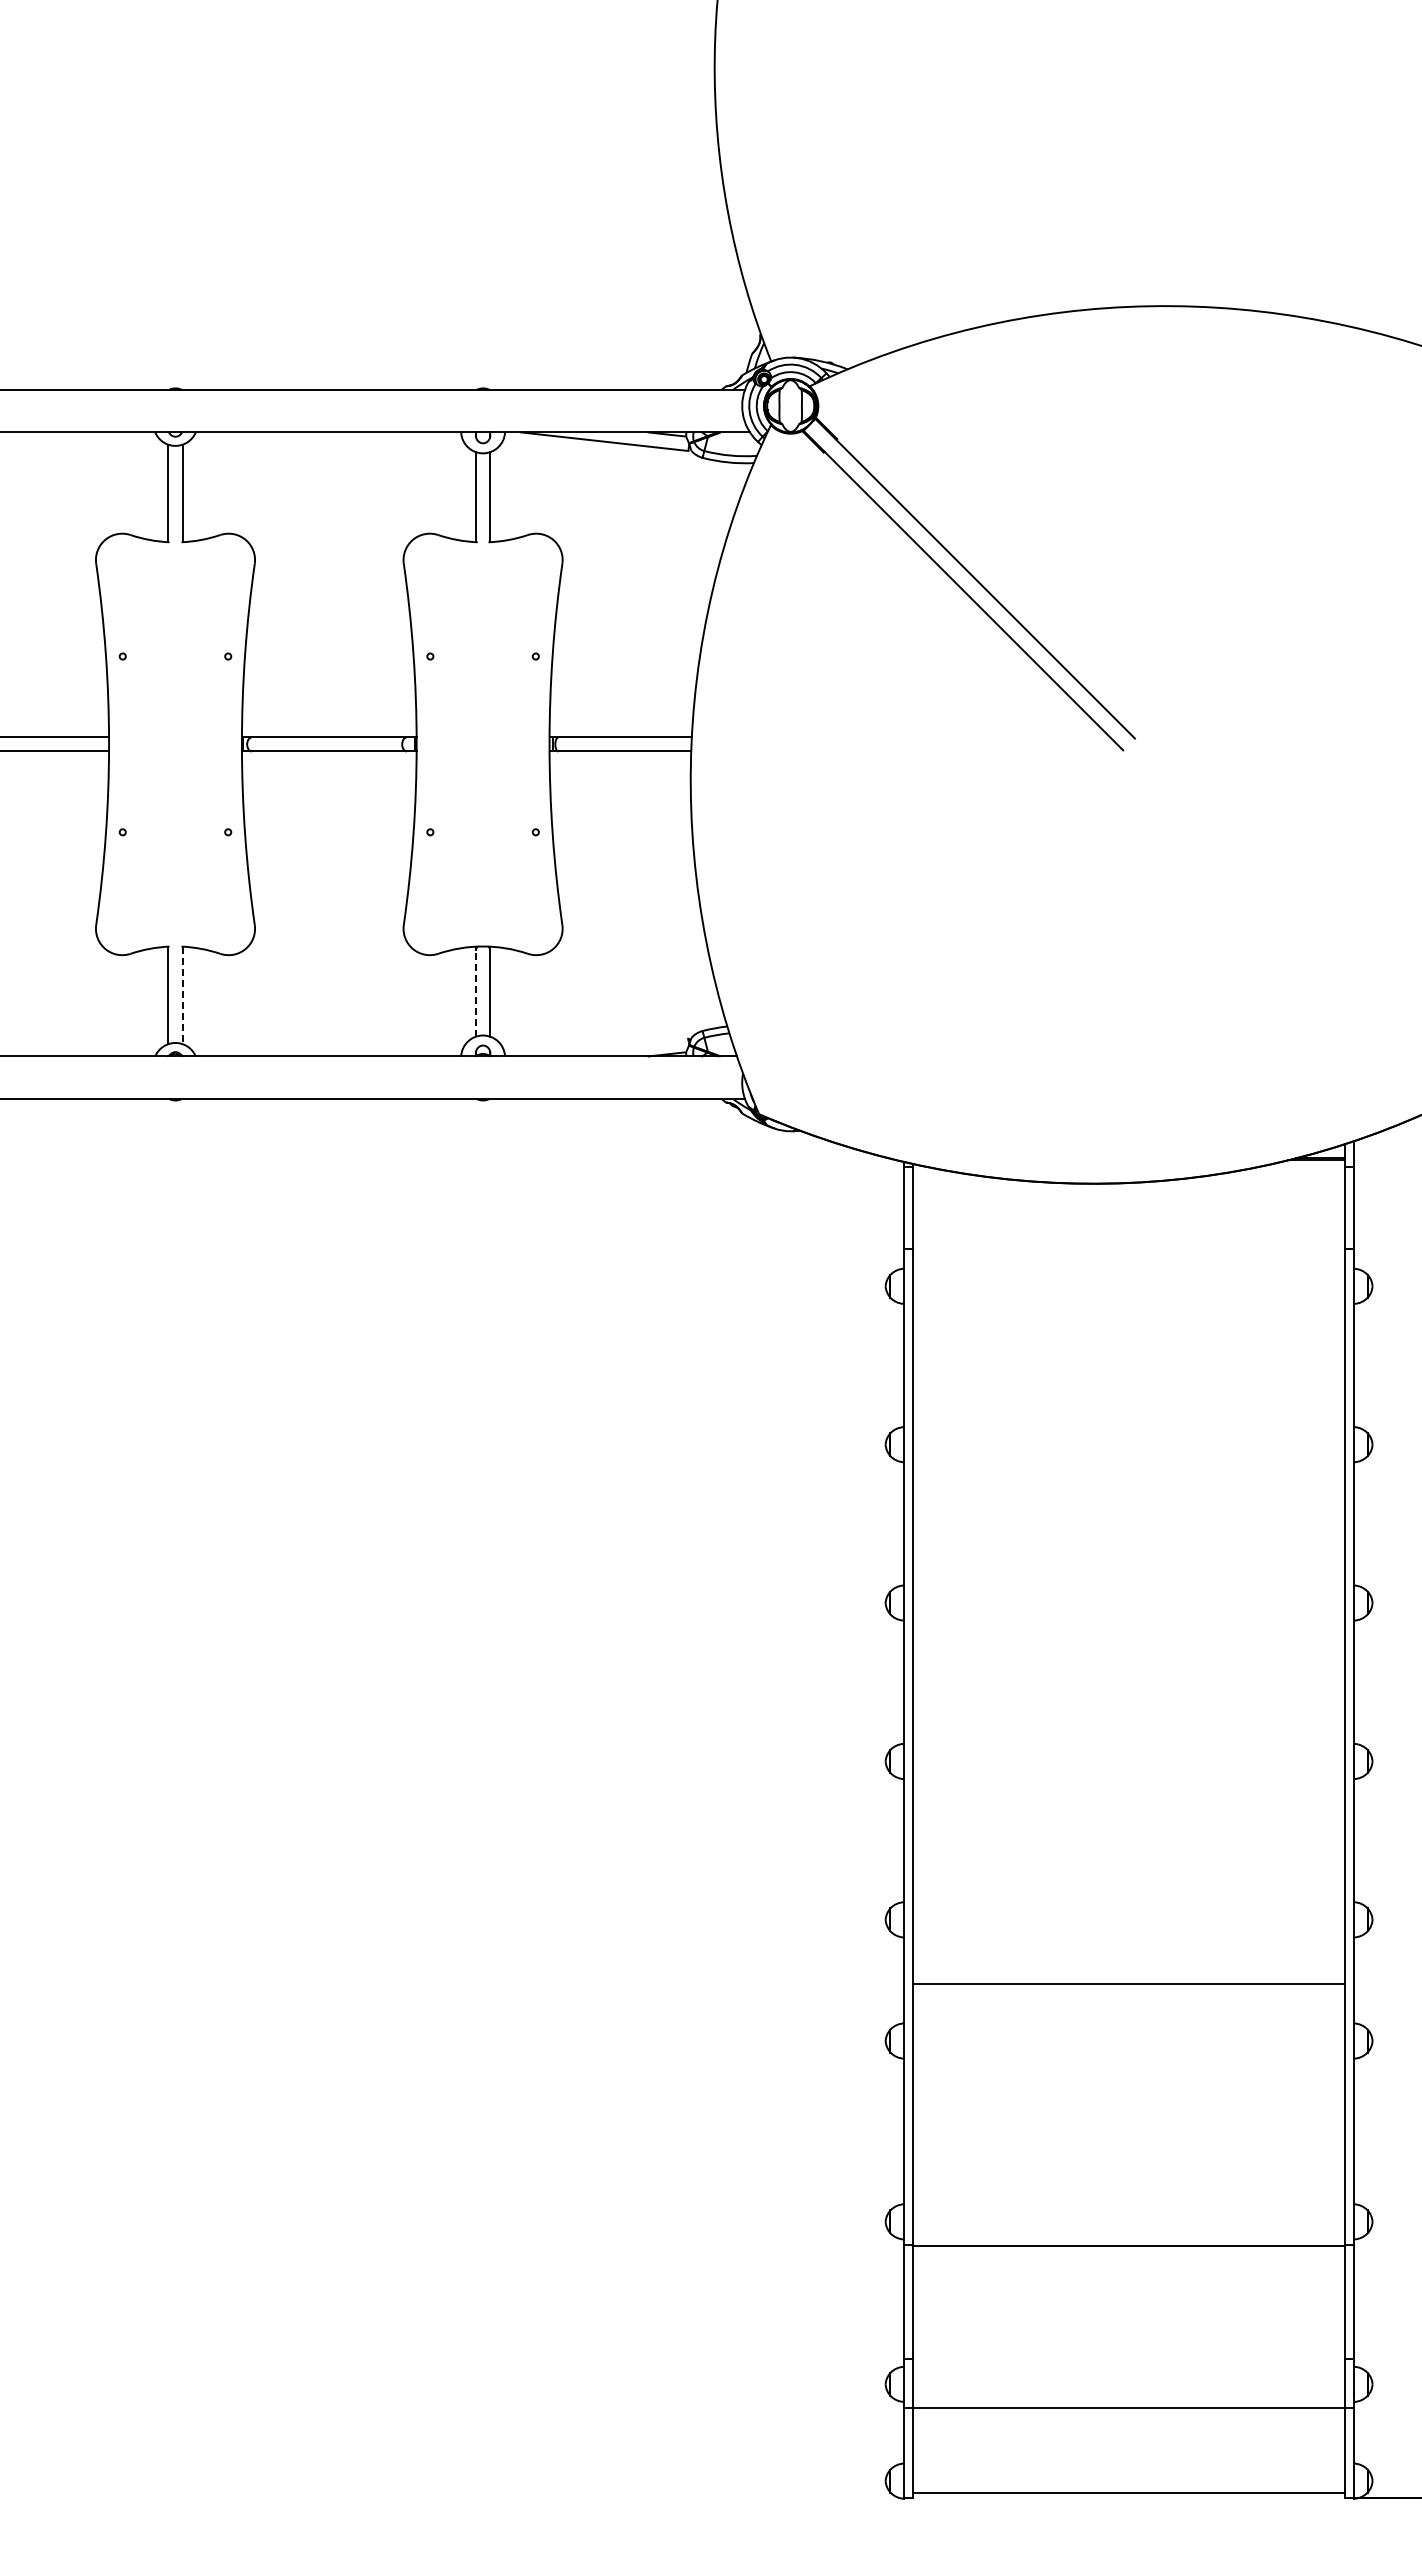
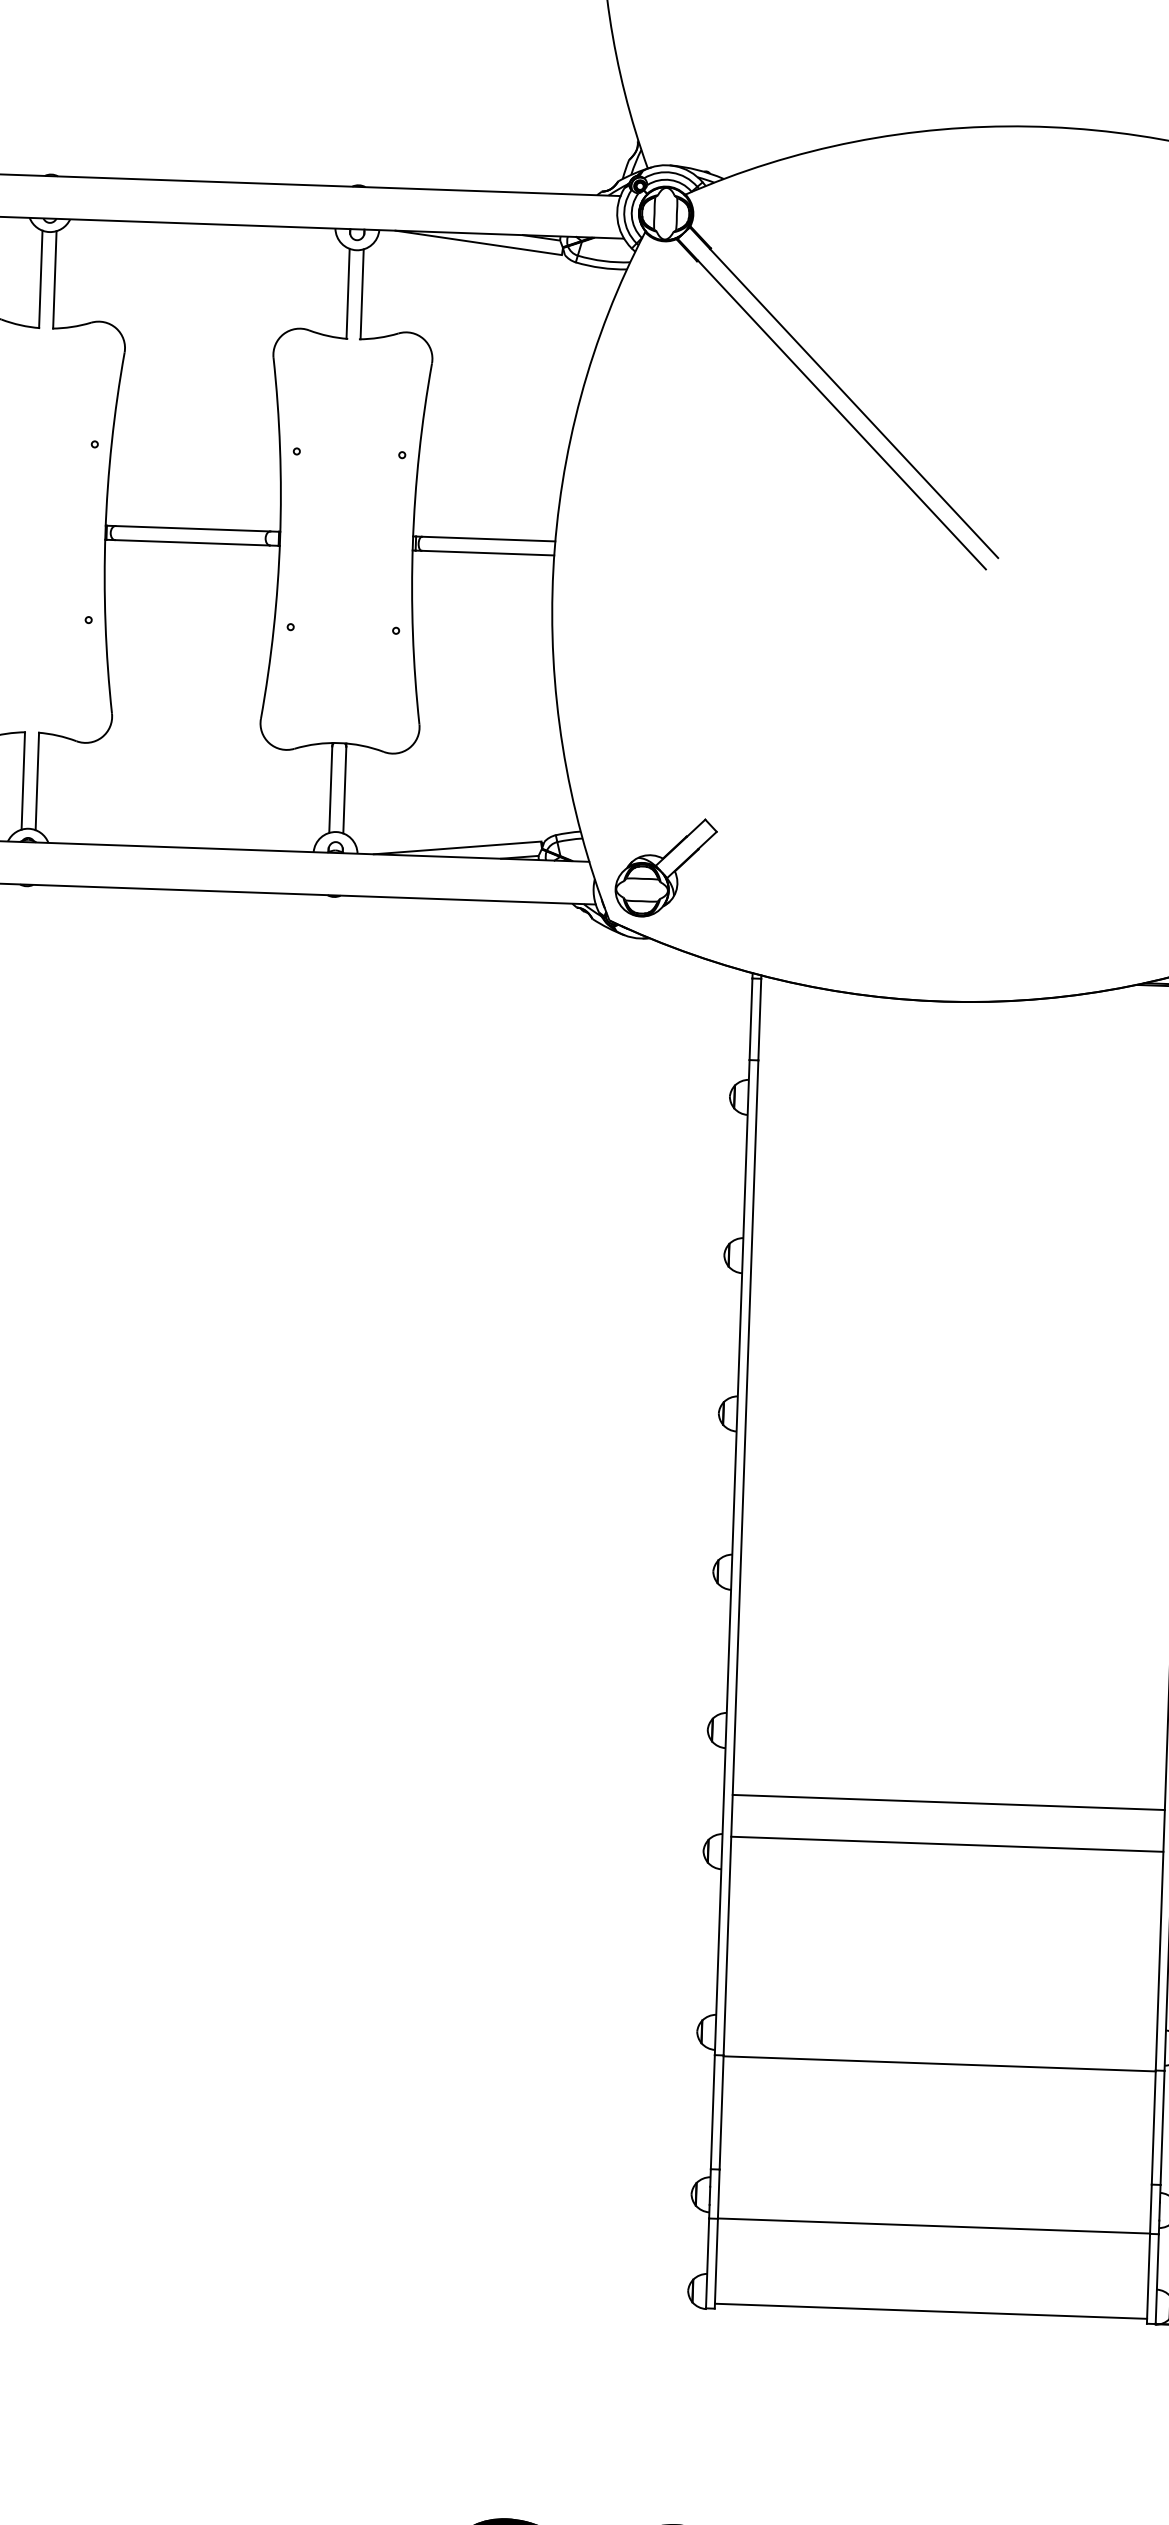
line: (476, 992) -> (331, 788), dashed -> solid
line: (182, 995) -> (37, 781), dashed -> solid
line: (604, 1046) -> (457, 847), added
part: (813, 1059) -> (665, 867), added
line: (1128, 2025) -> (946, 1843), added

